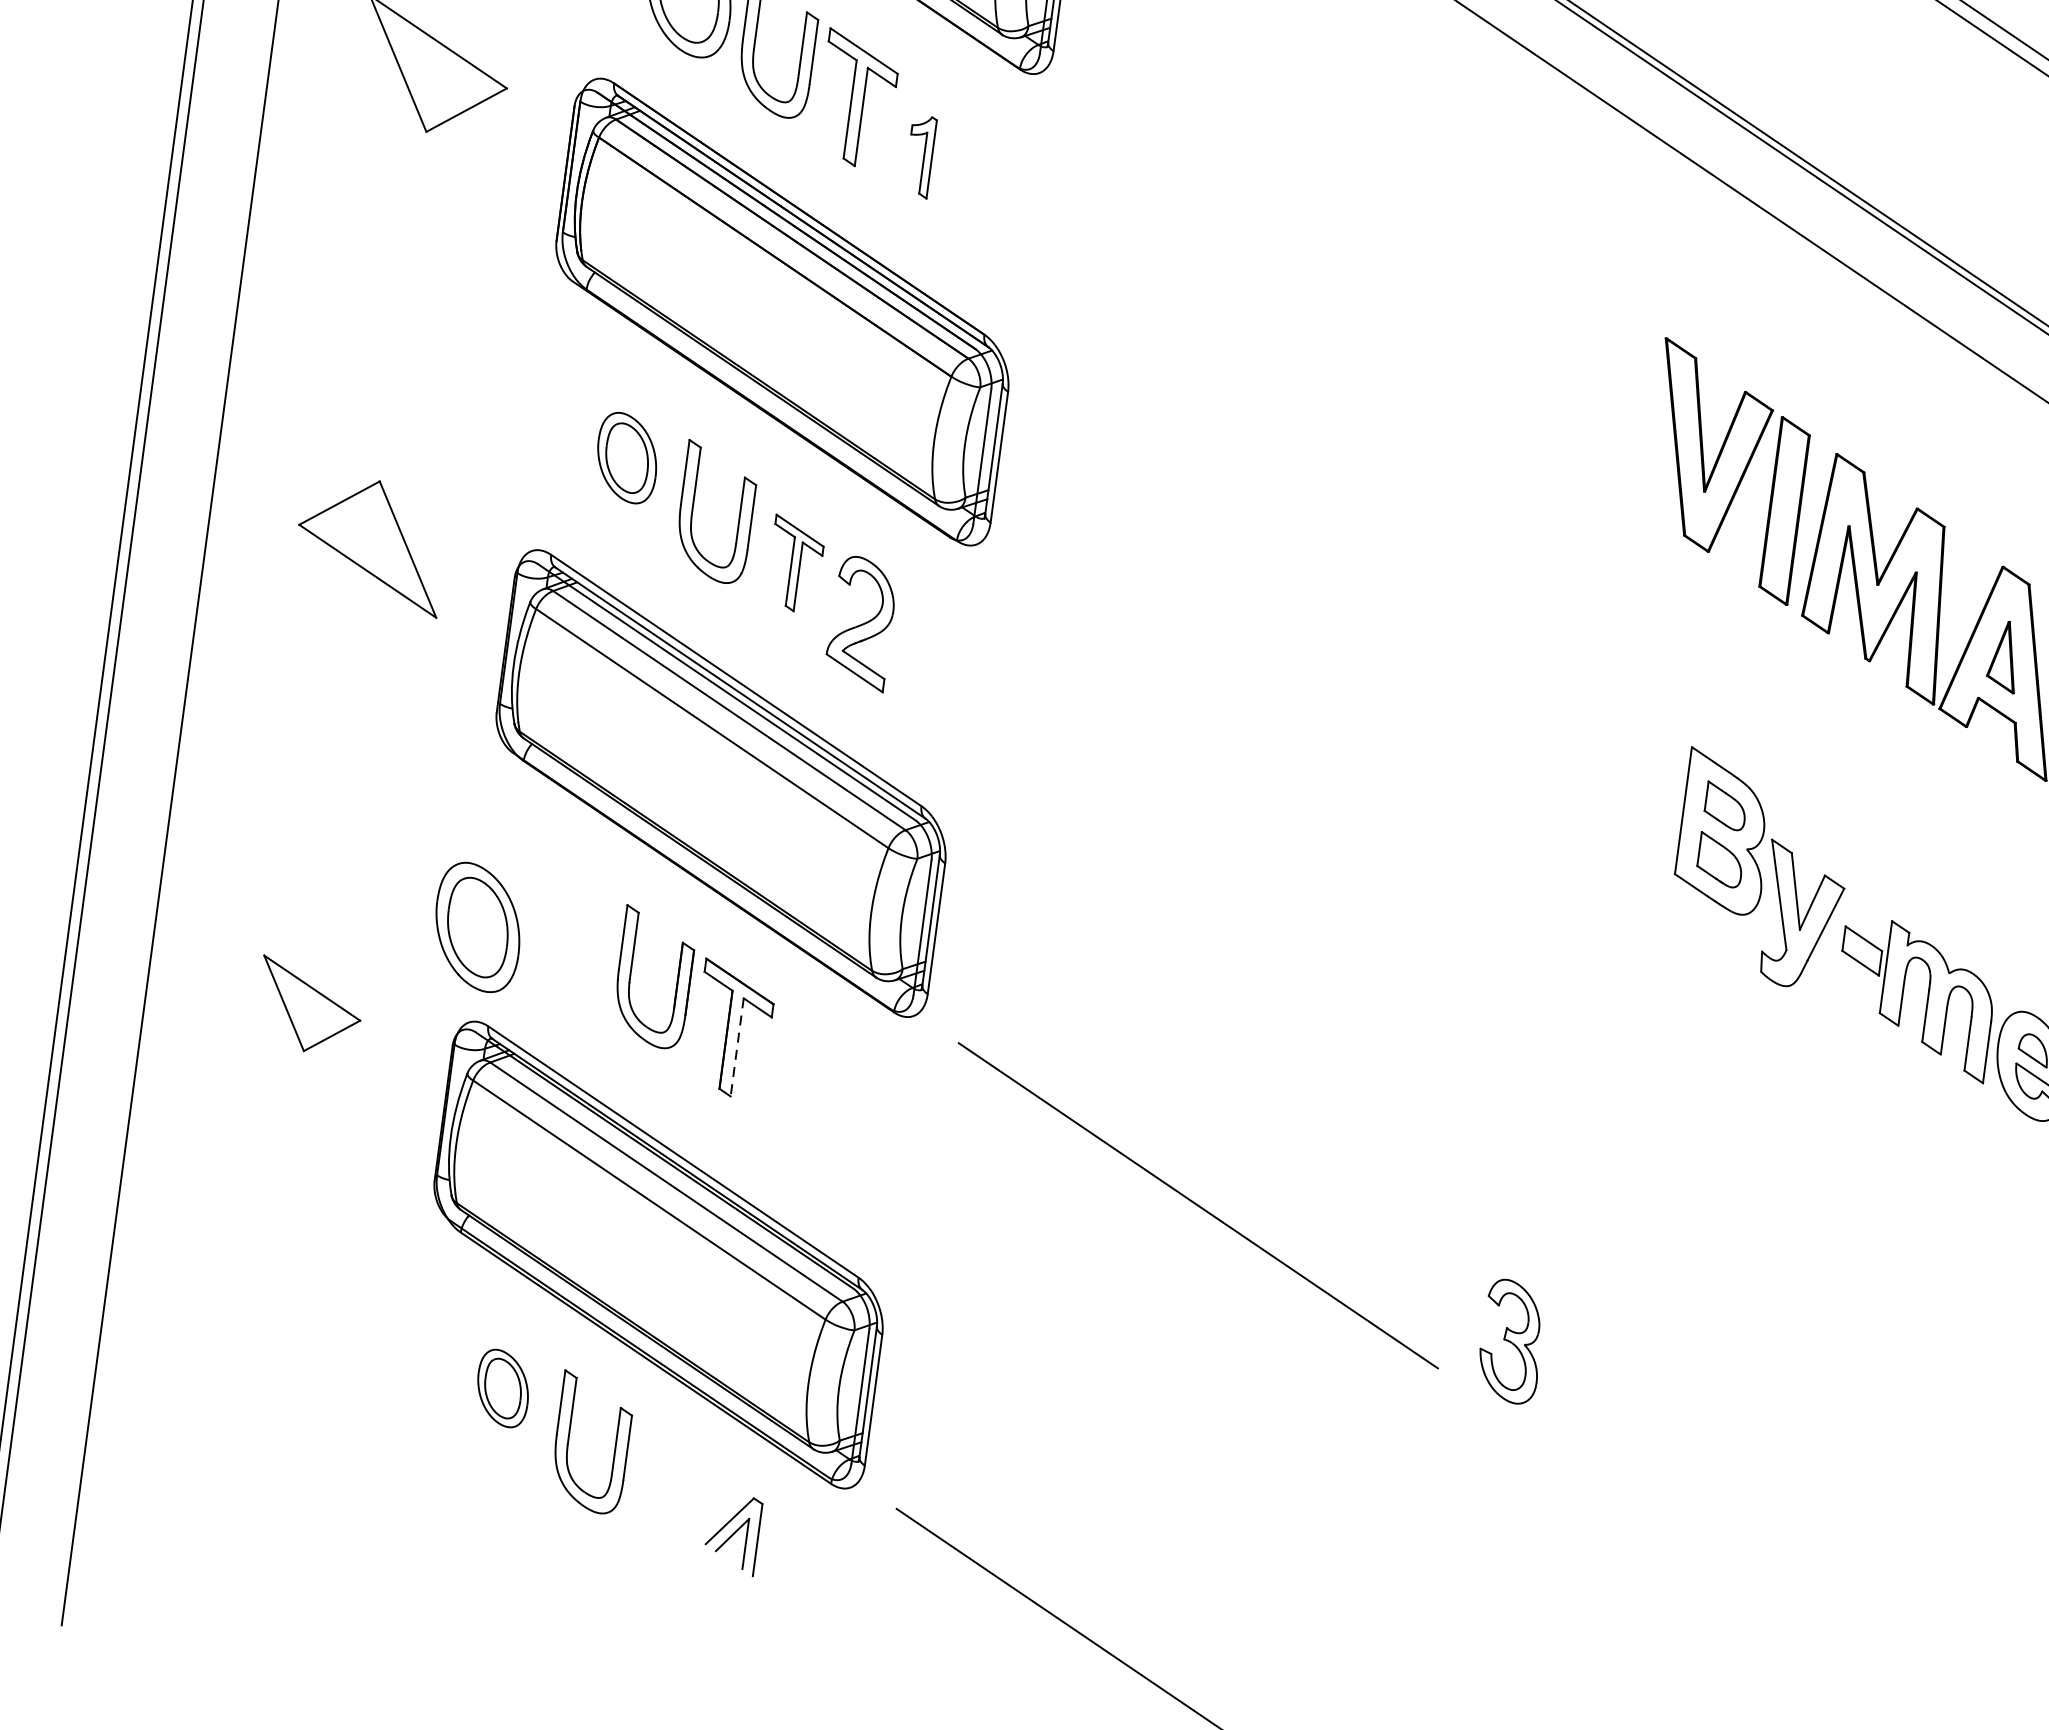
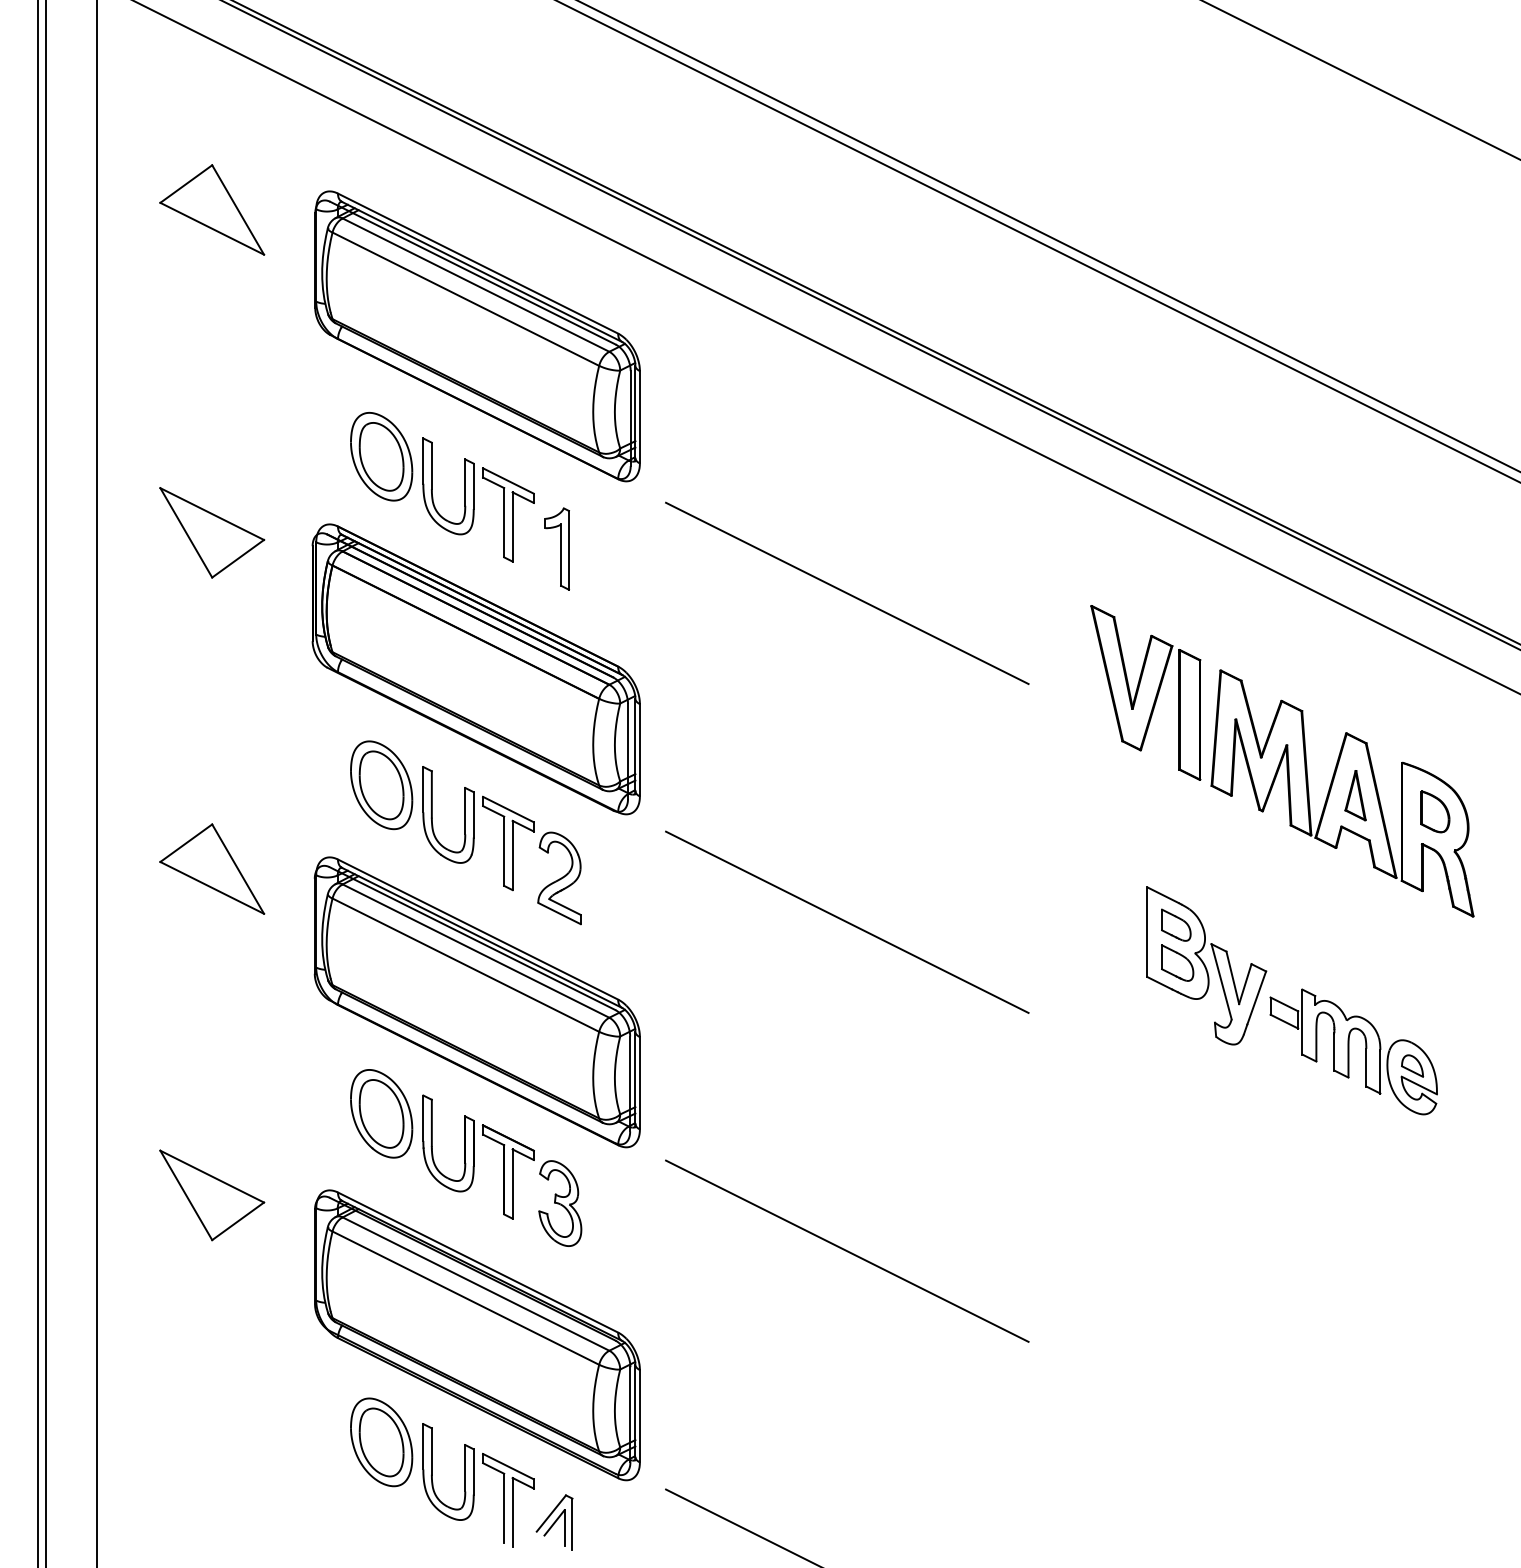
part: (919, 155) -> (556, 548), size x1.43
line: (1322, 274) -> (847, 593), added
part: (626, 458) -> (381, 785), size x1.43
part: (795, 564) -> (508, 843), size x1.43
line: (1260, 738) -> (847, 921), added
part: (477, 926) -> (381, 1113), moved
part: (310, 1006) -> (212, 1195), size x1.43
line: (736, 1048) -> (512, 1184), dashed -> solid
part: (1512, 1341) -> (560, 1203), moved
part: (502, 1388) -> (381, 1442), size x1.67
part: (671, 1494) -> (508, 1500), added

